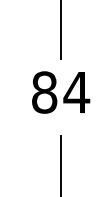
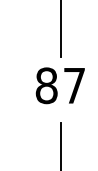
text: (76, 92) -> (74, 85), 84 -> 87

